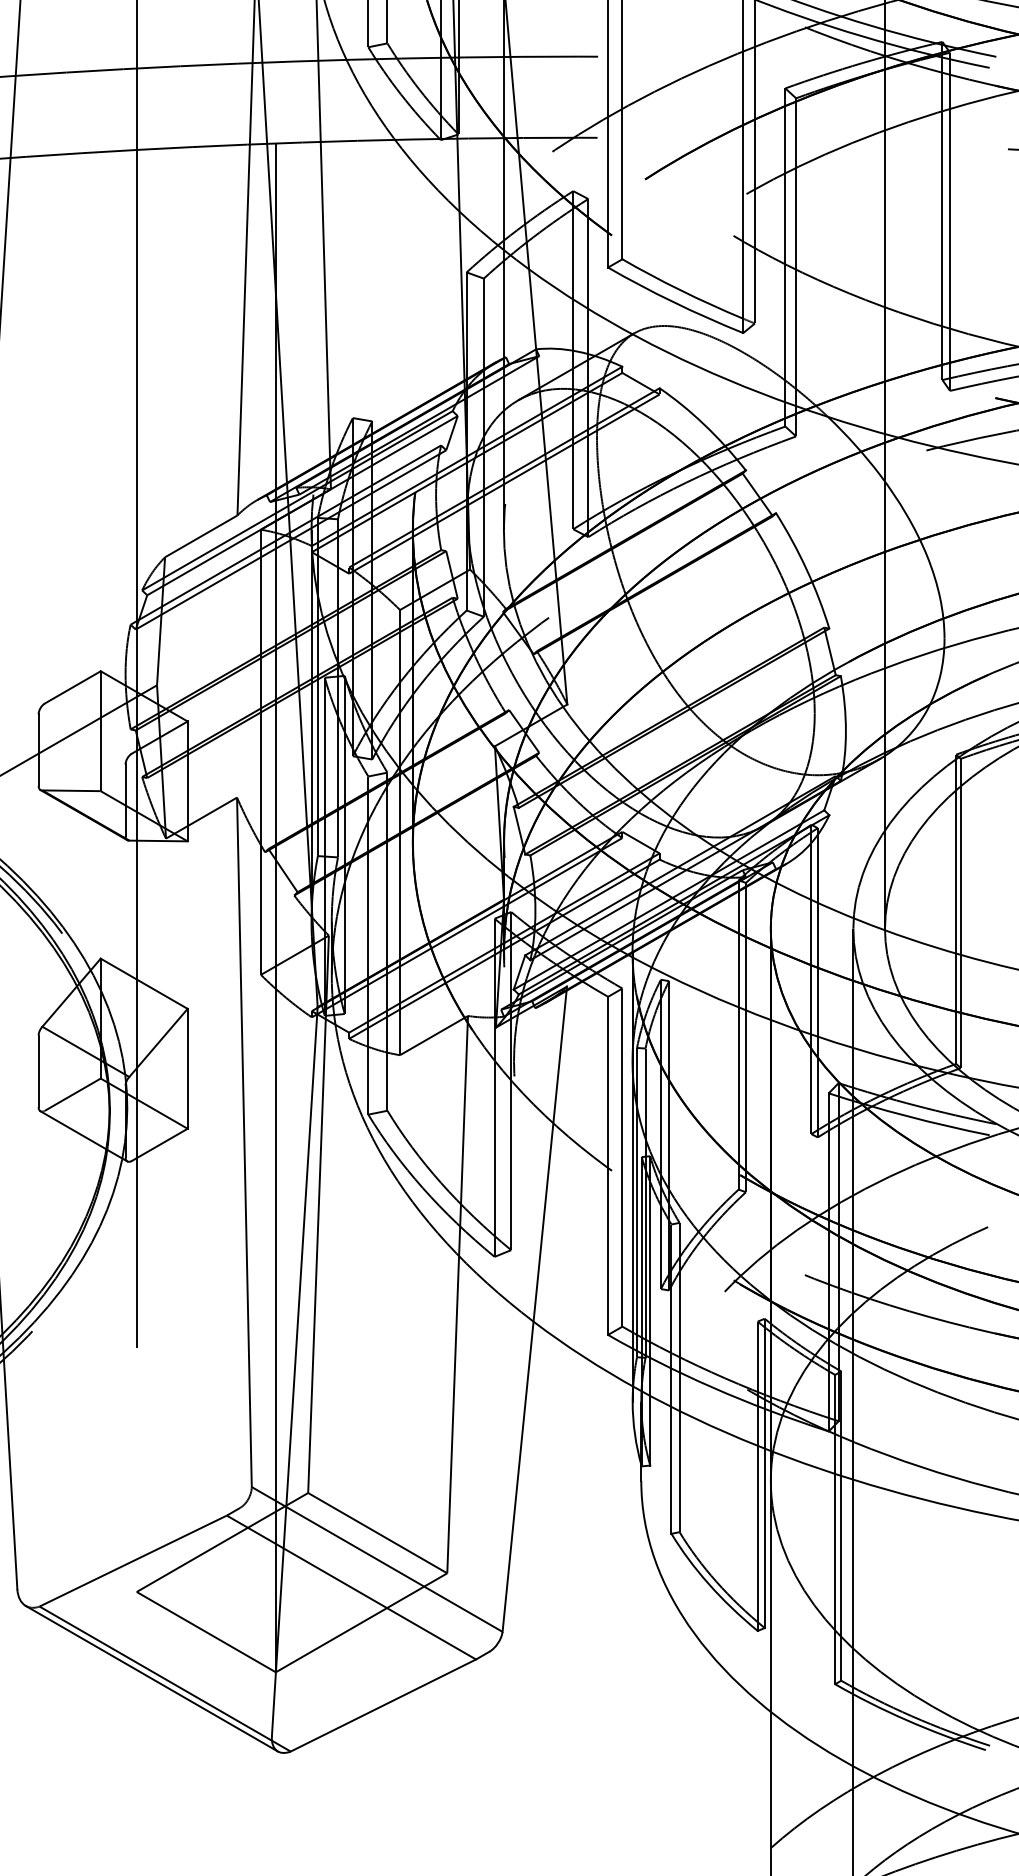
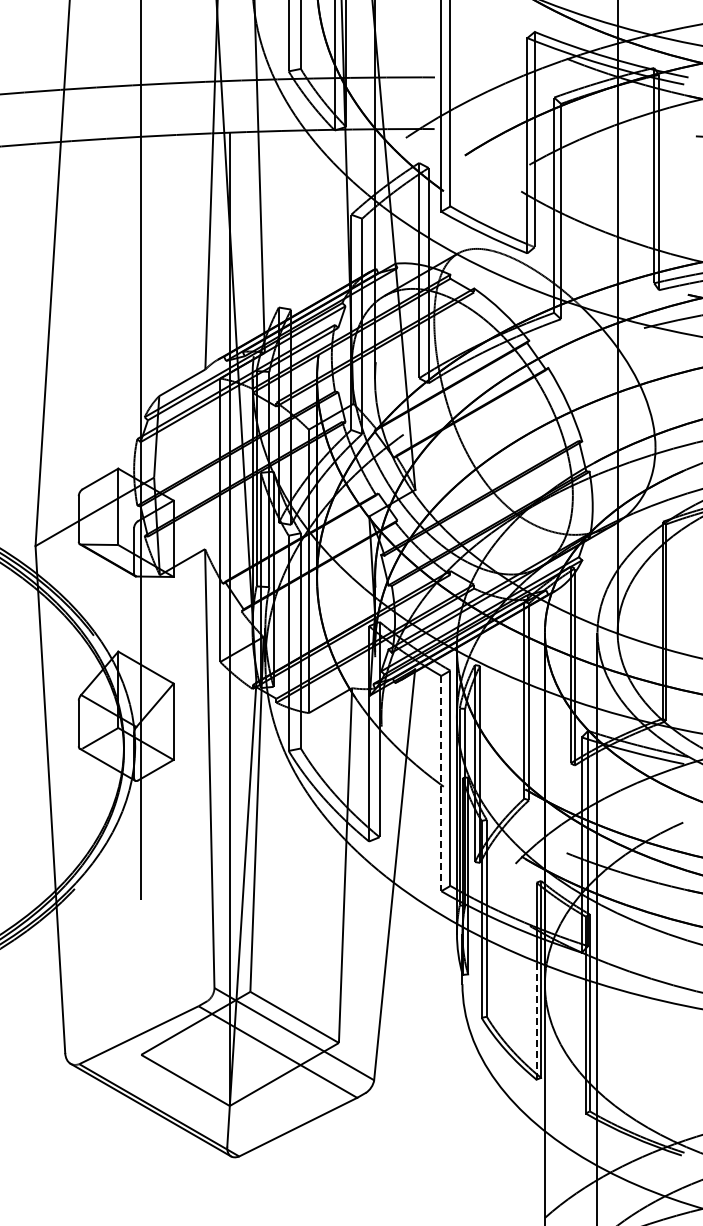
line: (608, 1165) -> (441, 783), solid -> dashed
line: (757, 1537) -> (536, 1020), solid -> dashed

